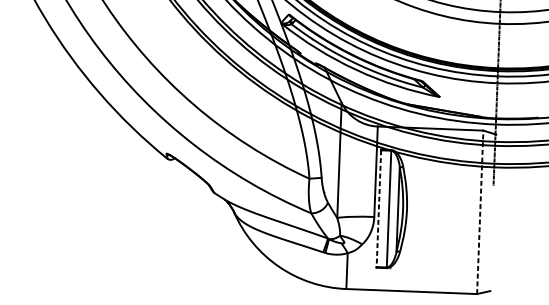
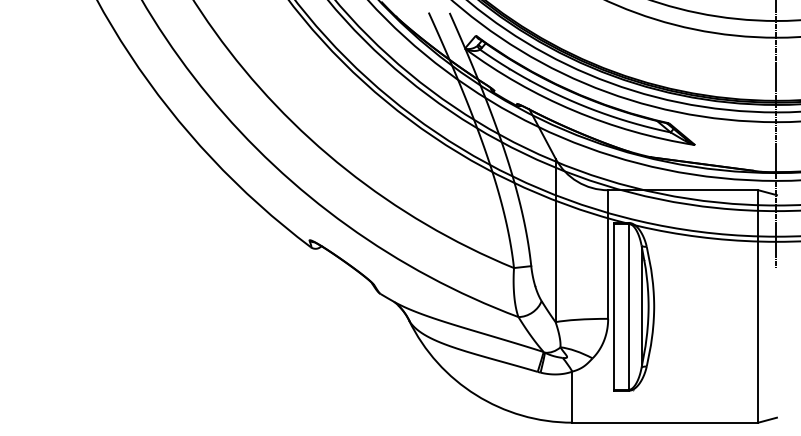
line: (379, 209) -> (614, 307), dashed -> solid
line: (480, 211) -> (758, 305), dashed -> solid

